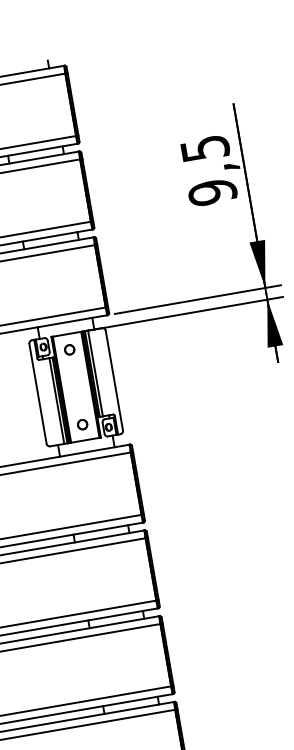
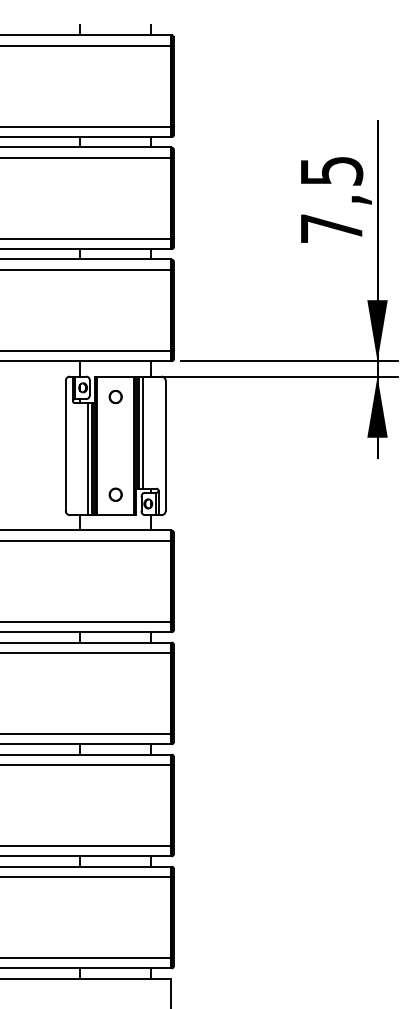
text: (212, 192) -> (331, 228), 9,5 -> 7,5

